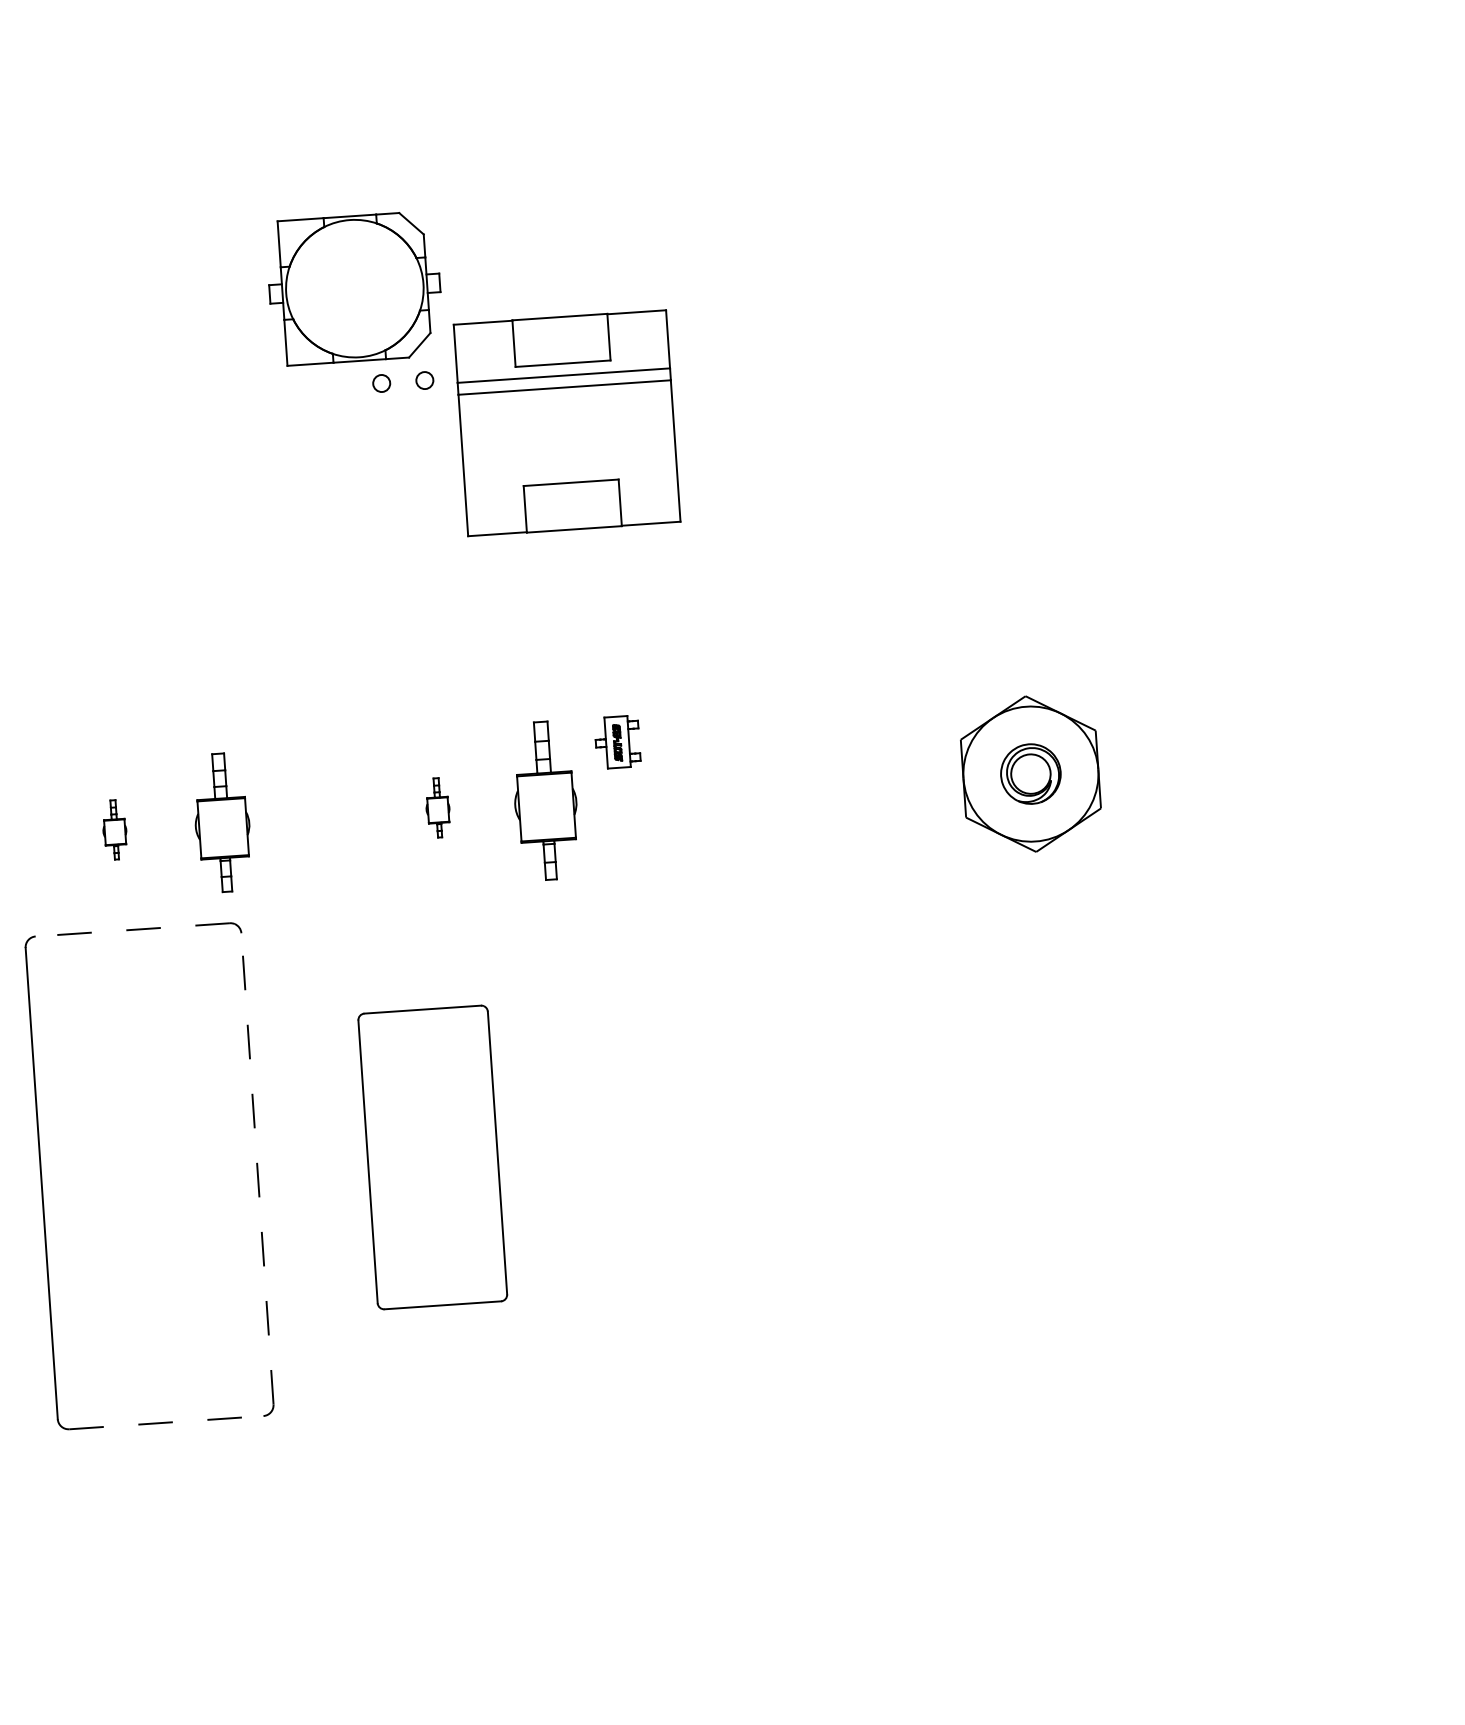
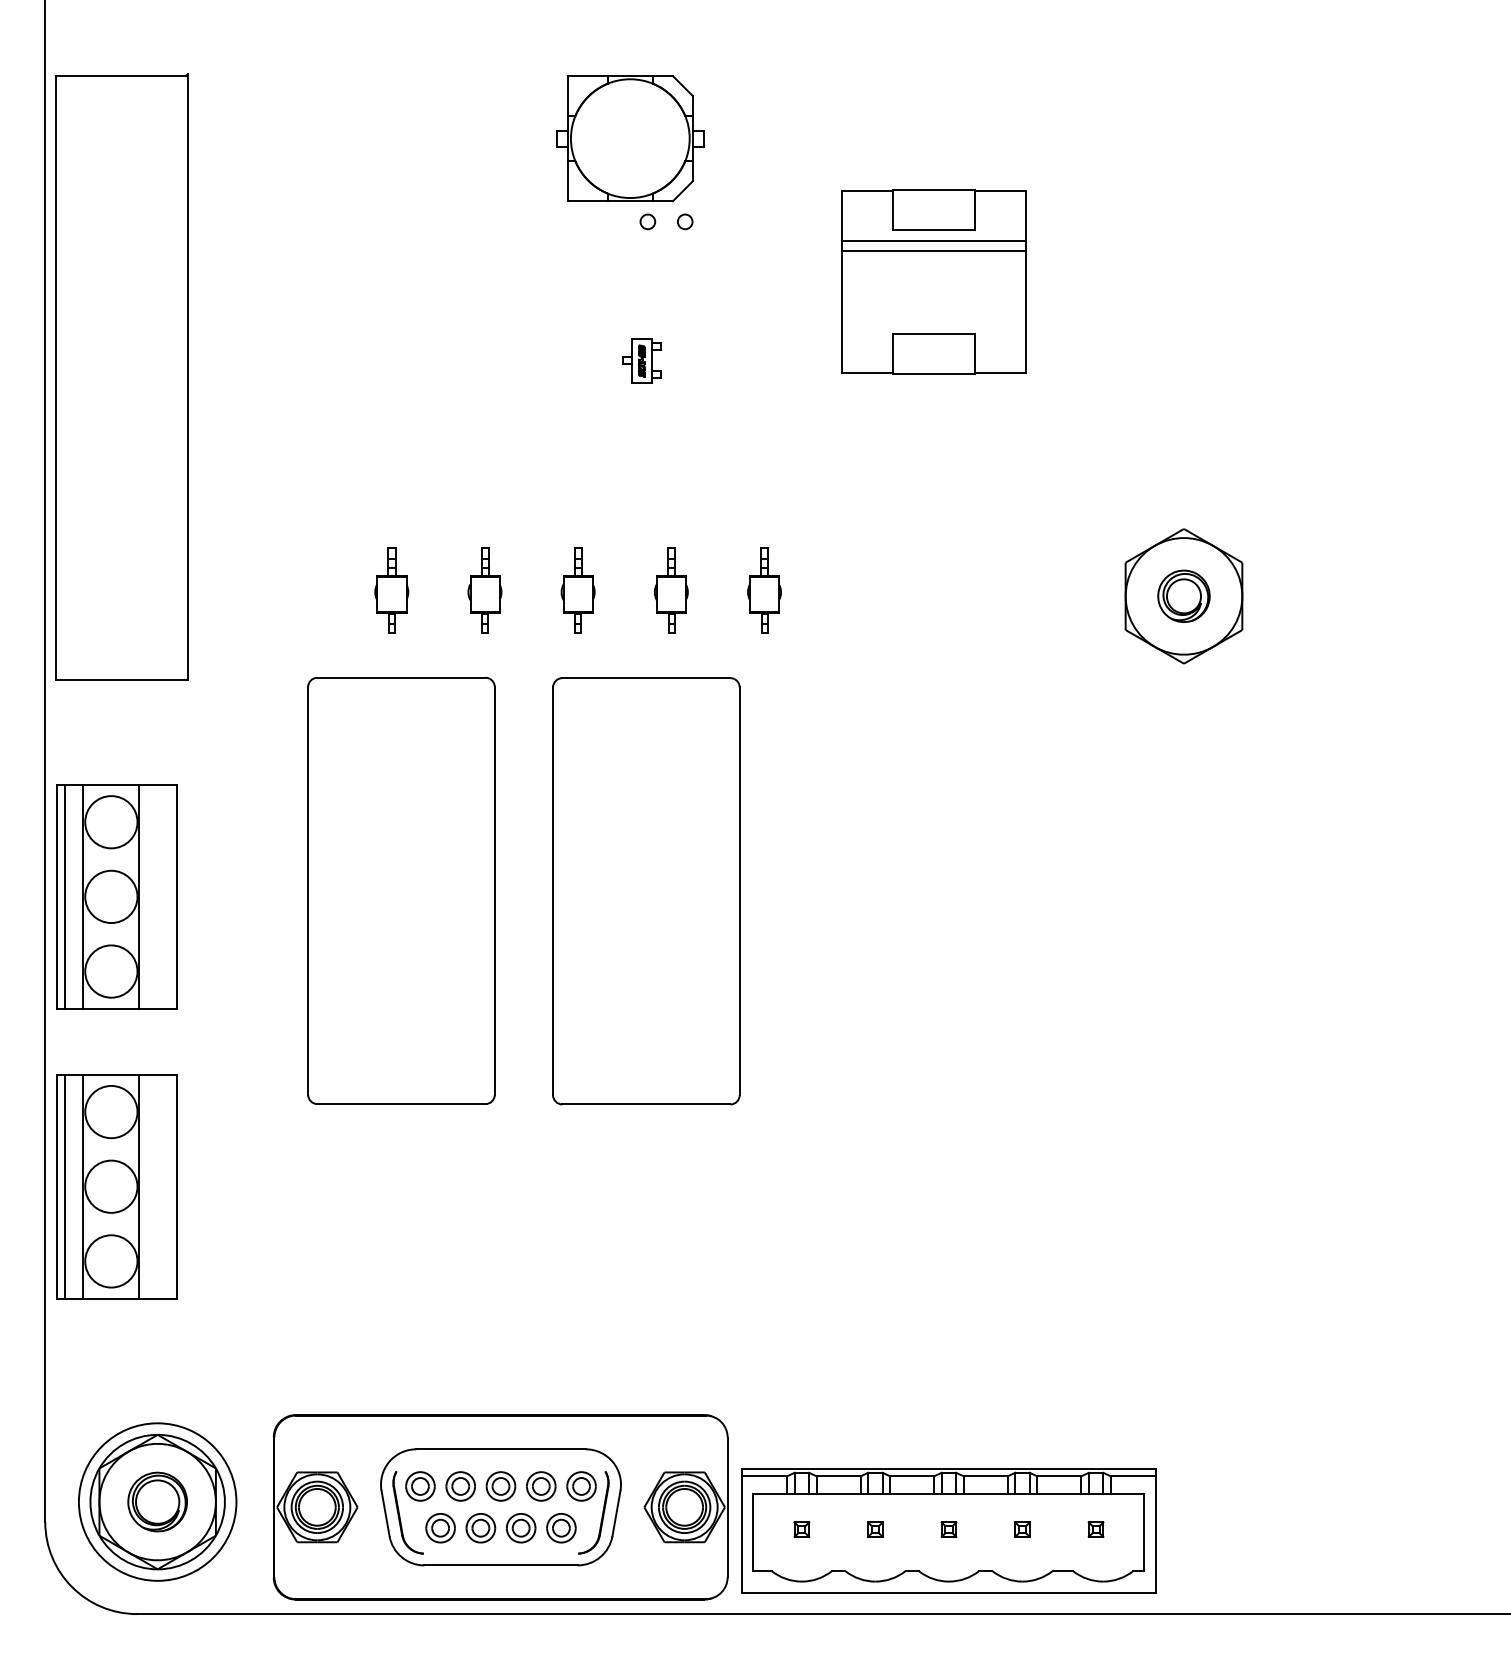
part: (566, 422) -> (933, 281), moved
part: (617, 742) -> (641, 360), moved
part: (545, 800) -> (764, 590), size x0.62
part: (438, 807) -> (671, 590), size x1.67
part: (329, 815) -> (577, 590), added
part: (221, 822) -> (484, 590), size x0.71
part: (114, 829) -> (391, 590), size x1.67
line: (131, 929) -> (400, 677), dashed -> solid
part: (432, 1157) -> (646, 891), size x1.67
line: (257, 1168) -> (494, 890), dashed -> solid
line: (166, 1423) -> (401, 1104), dashed -> solid

